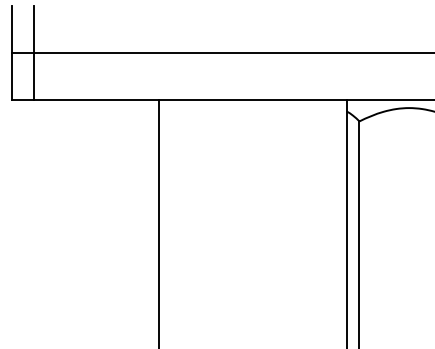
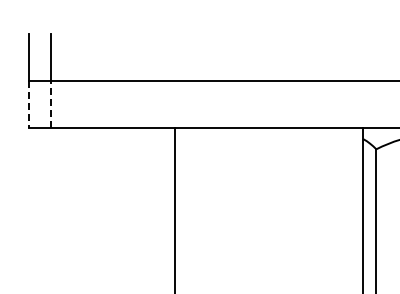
line: (12, 76) -> (29, 104), solid -> dashed
line: (34, 76) -> (51, 104), solid -> dashed

